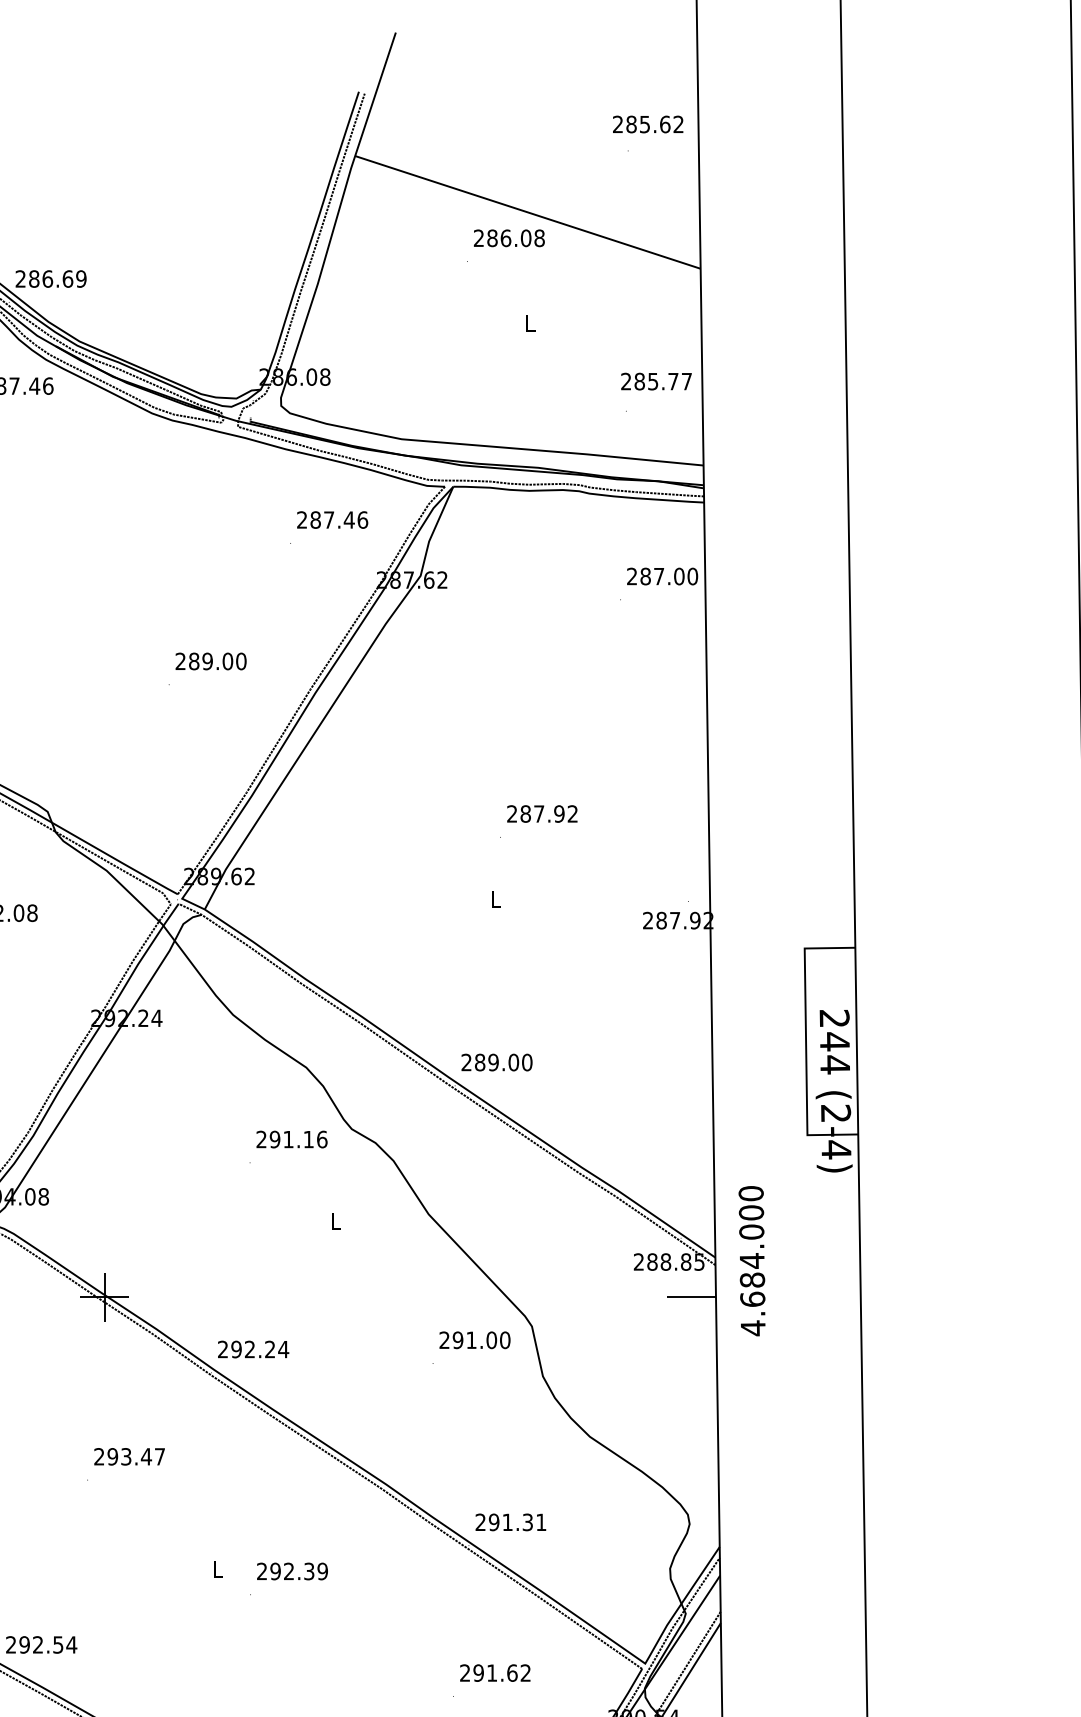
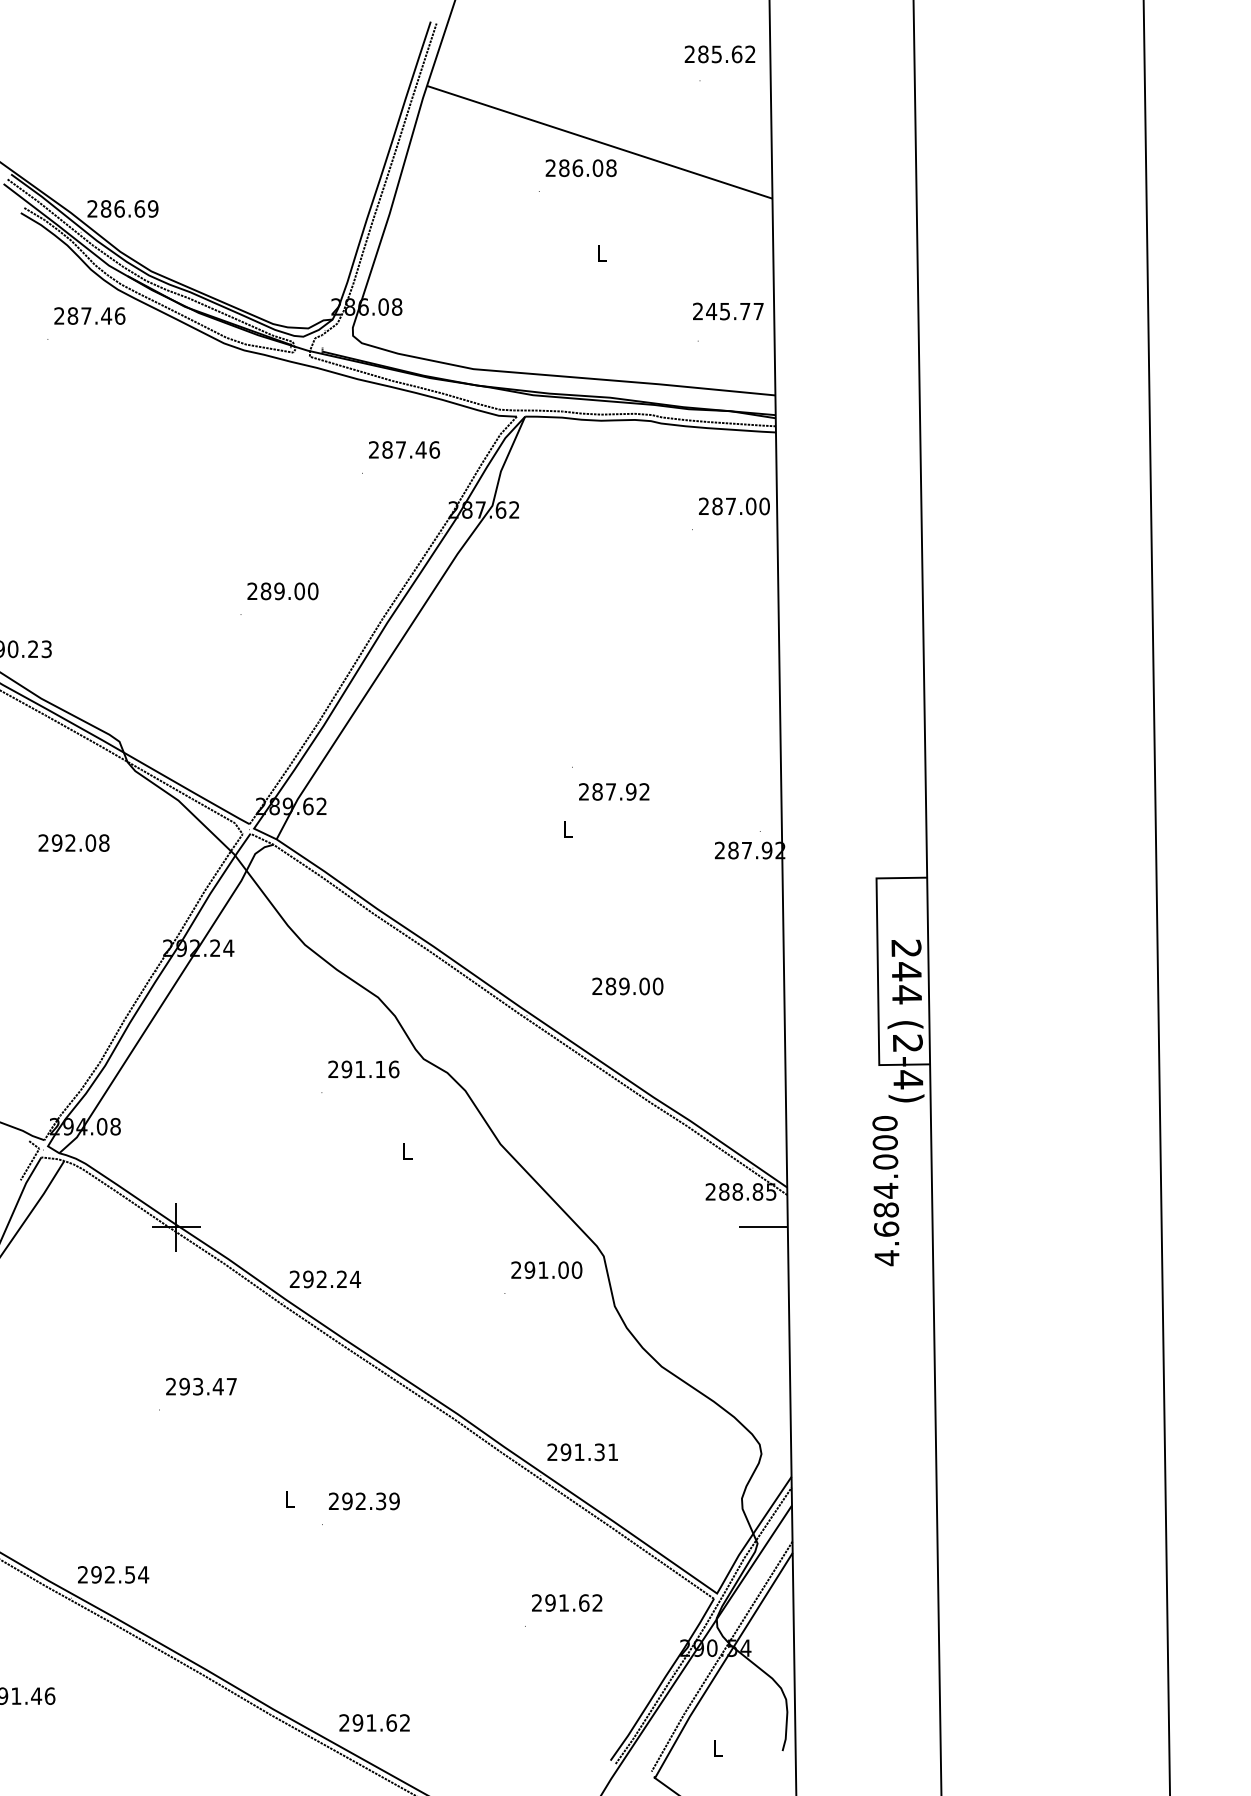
text: (639, 381) -> (711, 311), 285.77 -> 245.77
text: (542, 813) -> (614, 791), moved
text: (496, 1062) -> (627, 986), moved
text: (751, 1261) -> (885, 1191), moved

